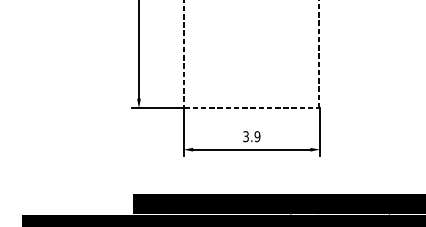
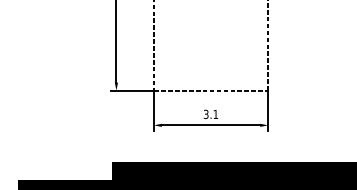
text: (257, 136) -> (215, 114), 3.9 -> 3.1

